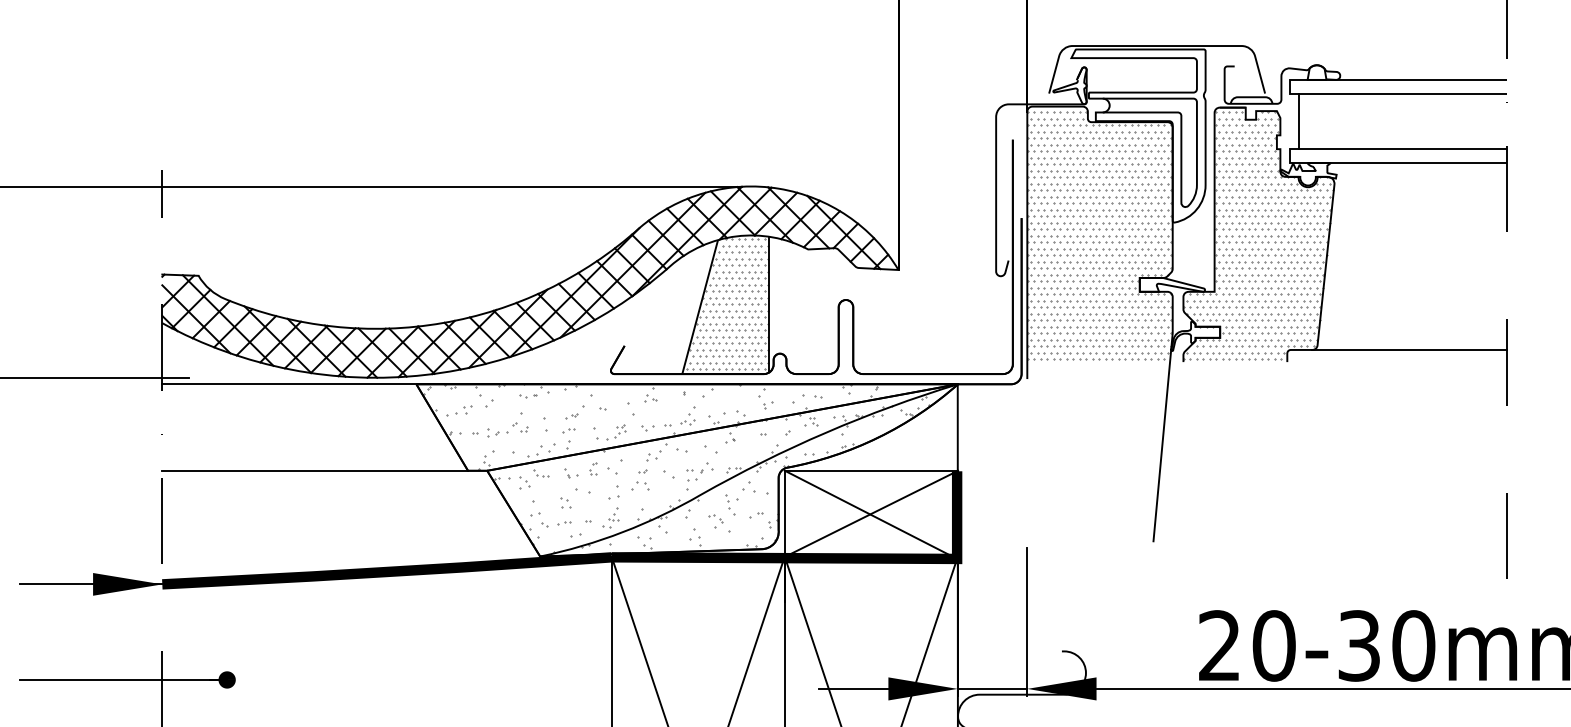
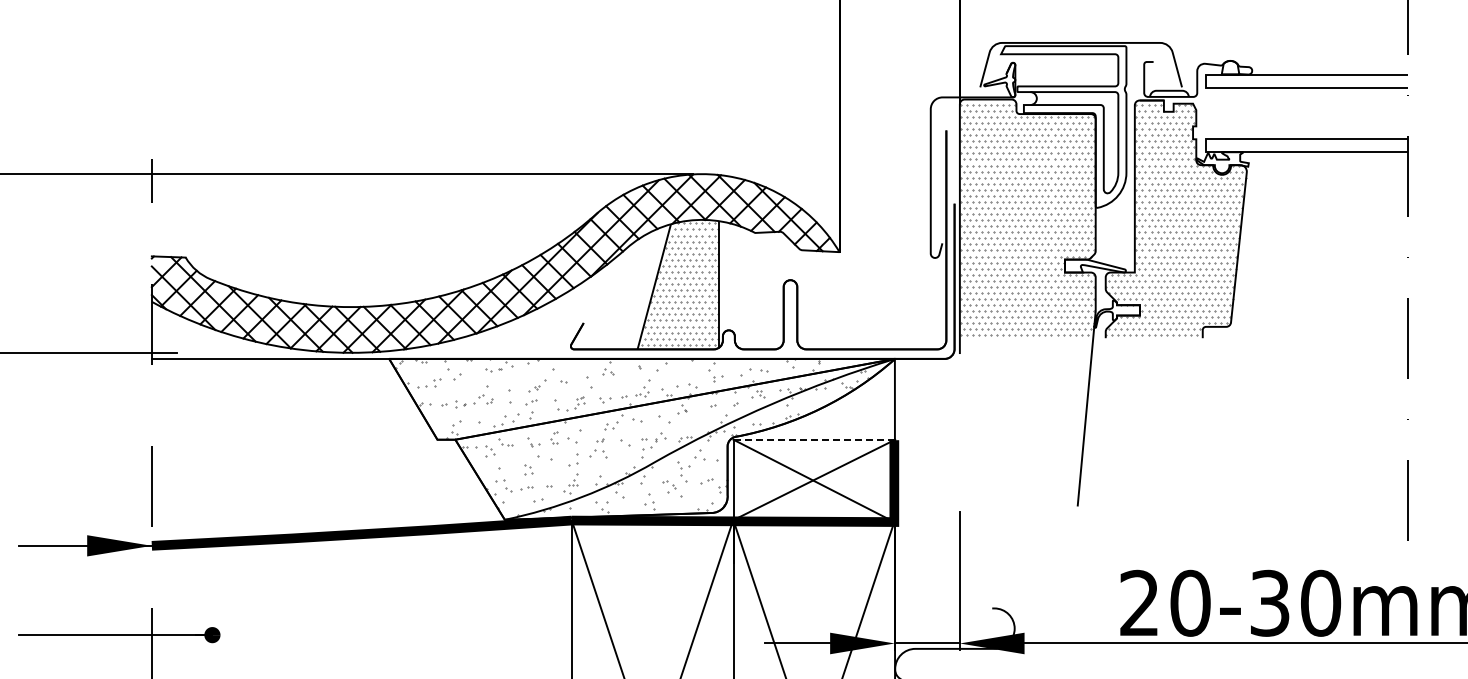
line: (1299, 121) -> (1214, 113), removed
line: (1409, 349) -> (1316, 326), removed
line: (315, 470) -> (294, 439), removed
line: (871, 470) -> (814, 439), solid -> dashed

